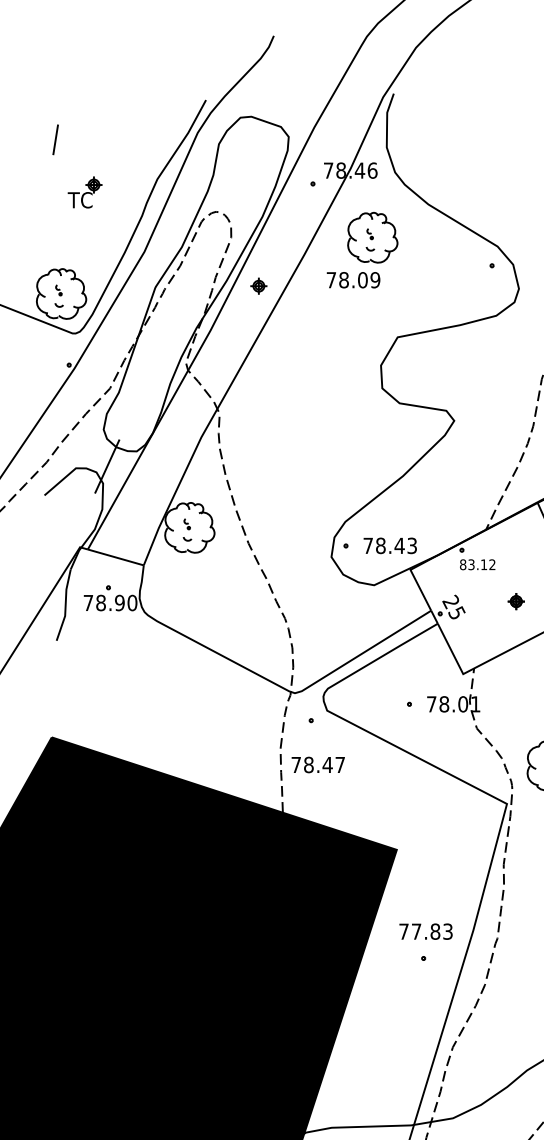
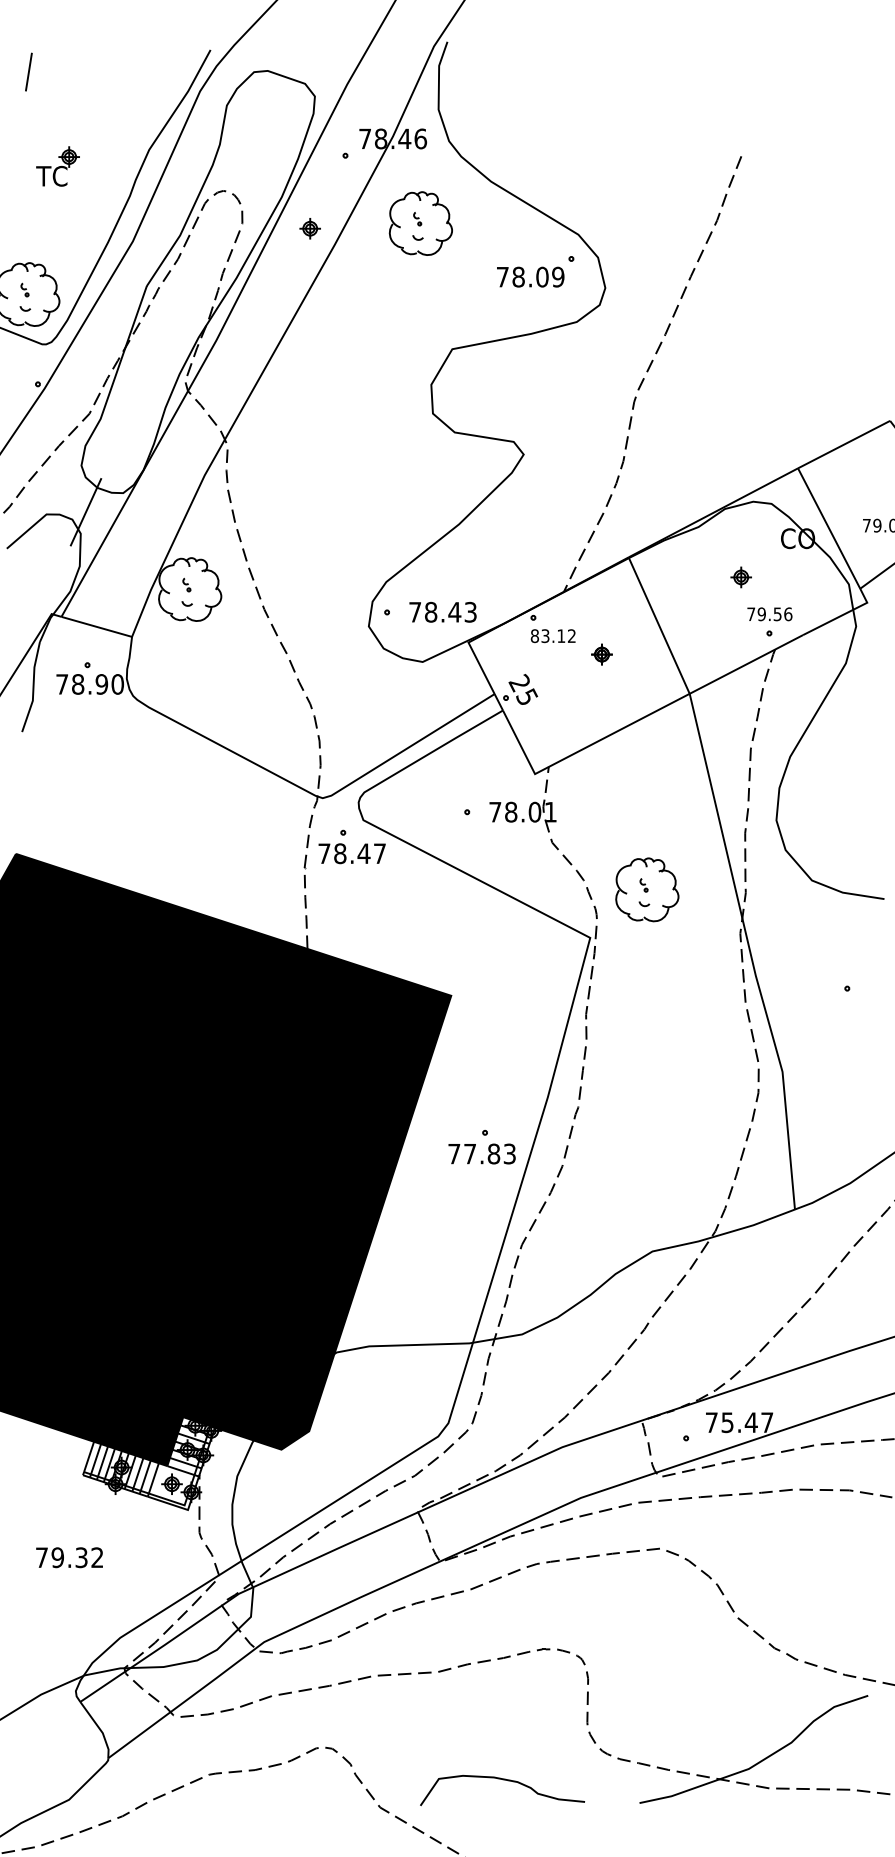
line: (55, 139) -> (28, 71), moved
text: (353, 279) -> (530, 276), moved
part: (258, 286) -> (309, 228), moved
part: (515, 601) -> (601, 654), moved
text: (317, 764) -> (351, 853), moved
text: (425, 931) -> (481, 1153), moved

